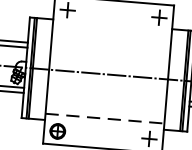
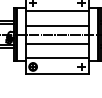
line: (112, 30) -> (57, 11), added
line: (110, 57) -> (57, 25), added
line: (107, 91) -> (57, 43), added
line: (104, 119) -> (57, 58), dashed -> solid

